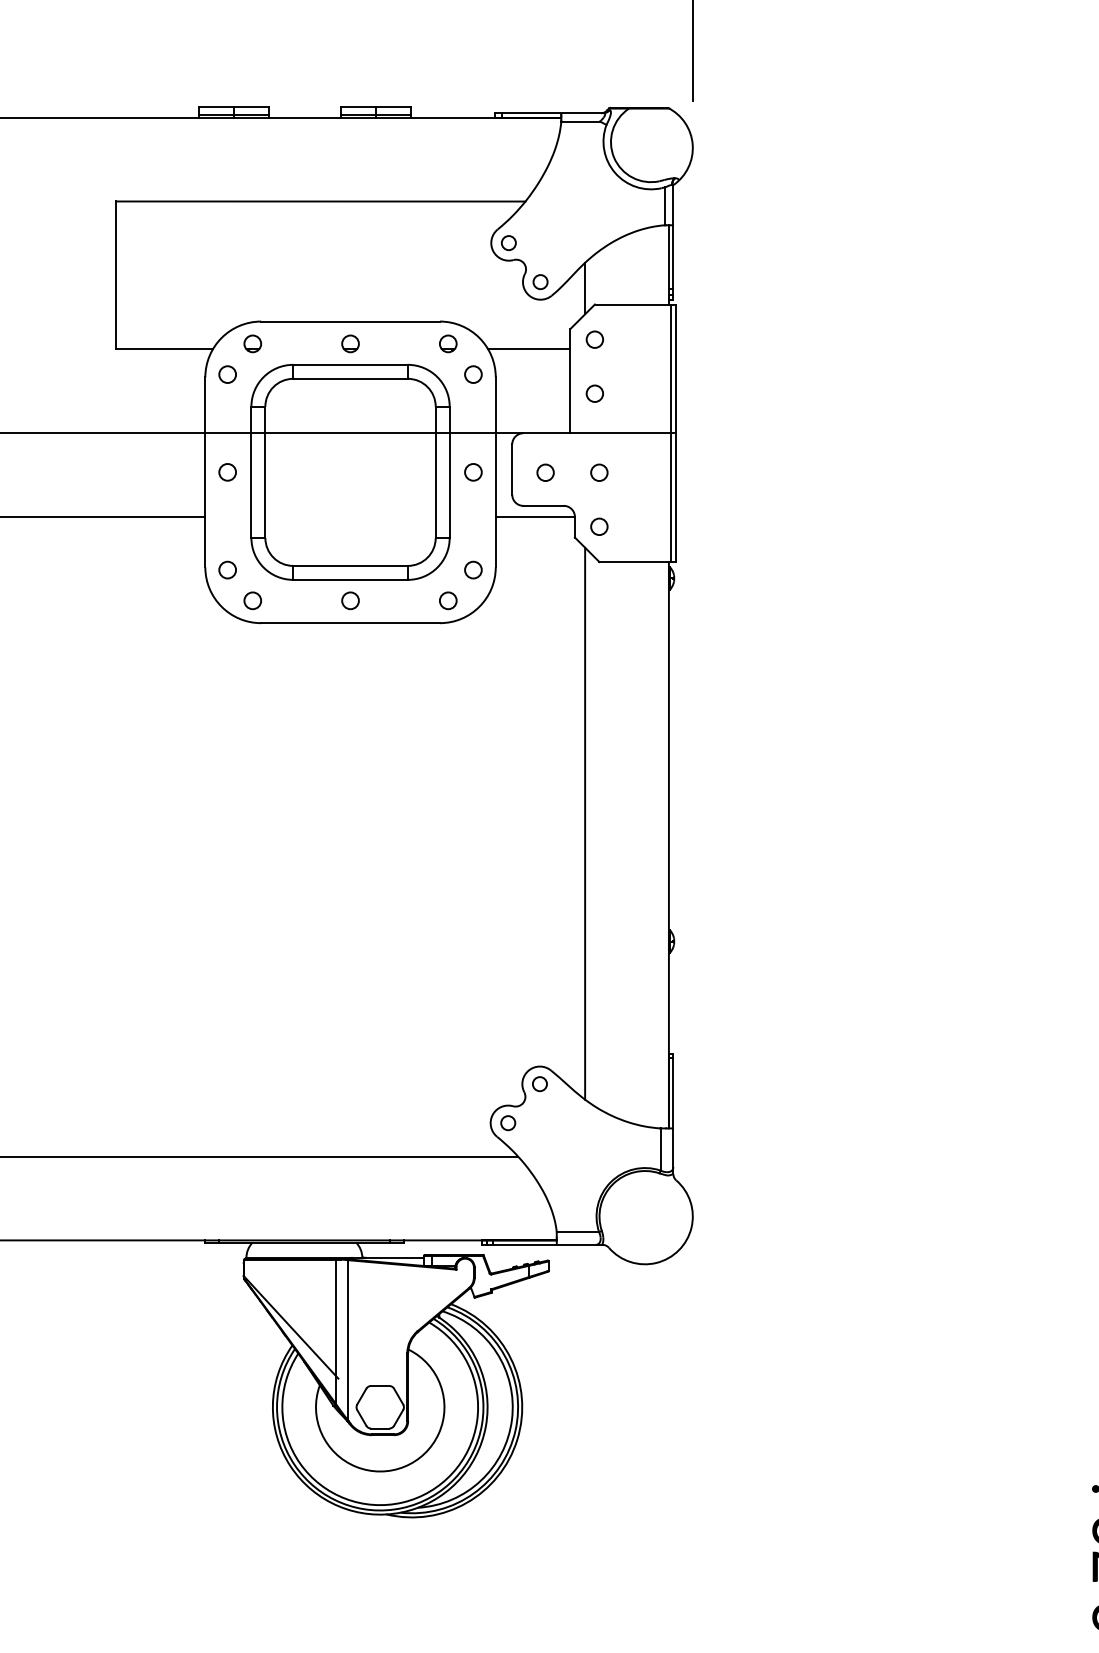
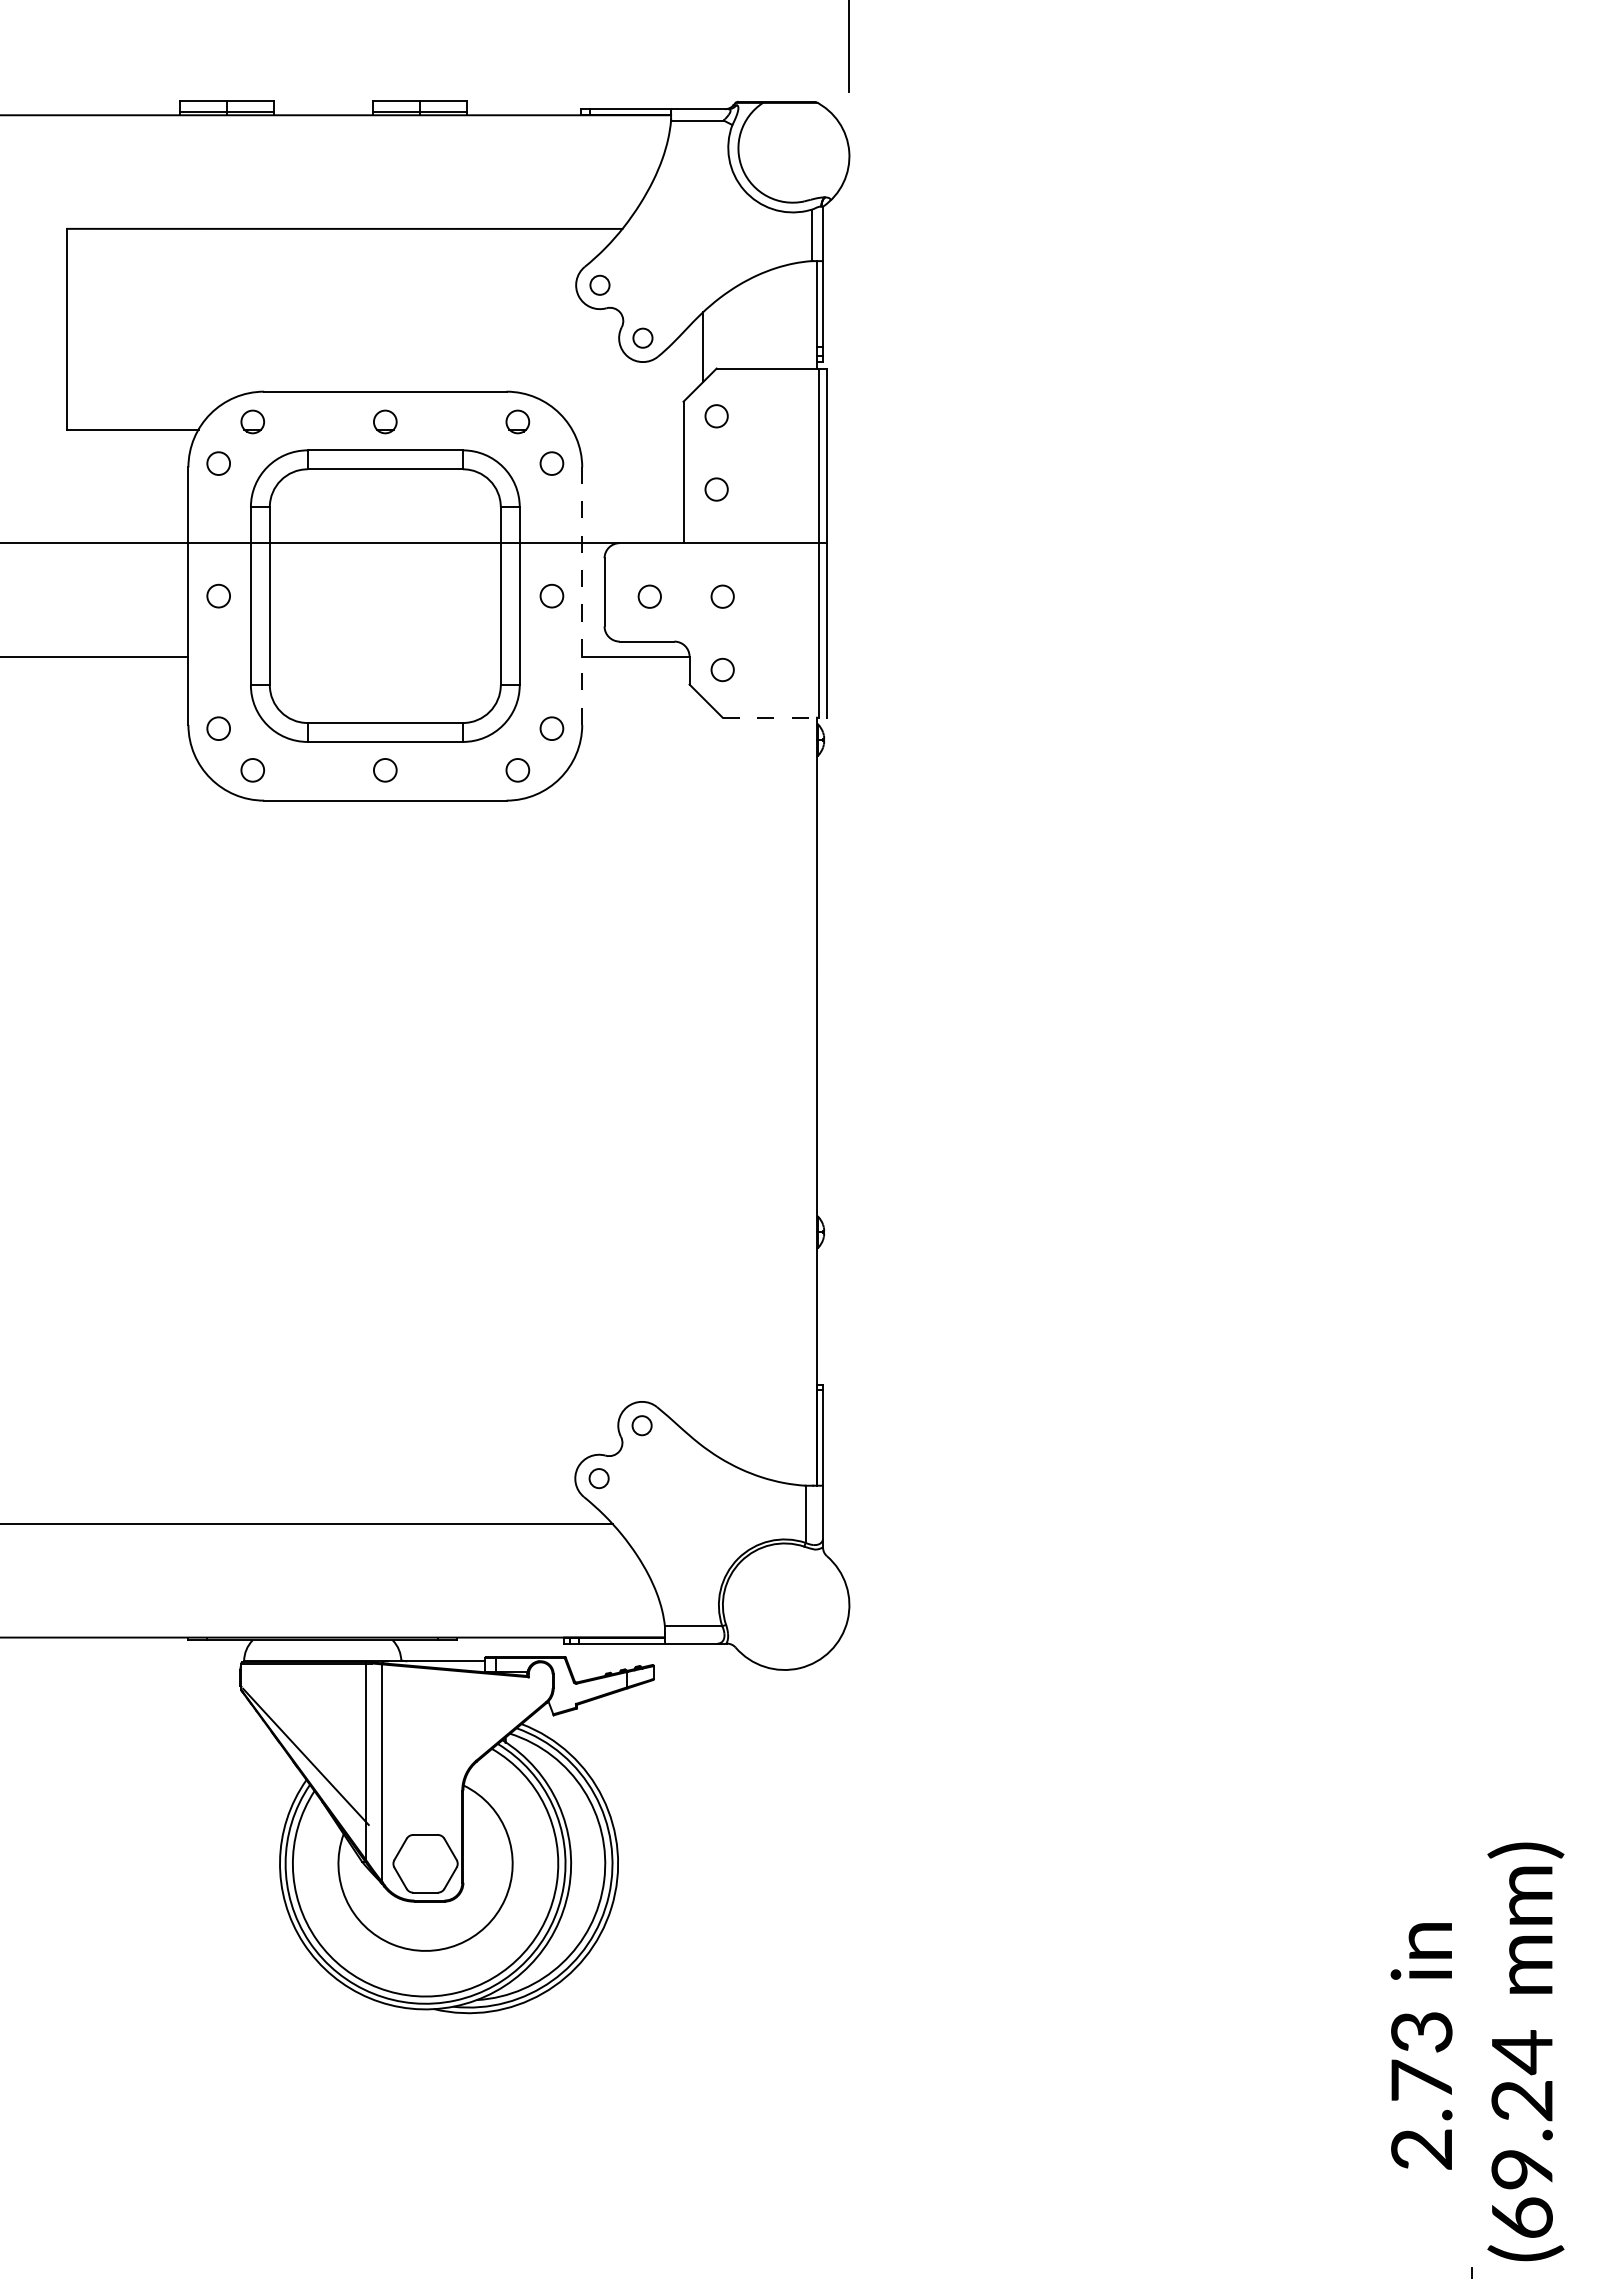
line: (529, 349) -> (627, 429), removed
line: (495, 472) -> (582, 596), solid -> dashed
line: (638, 561) -> (775, 717), solid -> dashed
line: (585, 823) -> (703, 1072), removed

